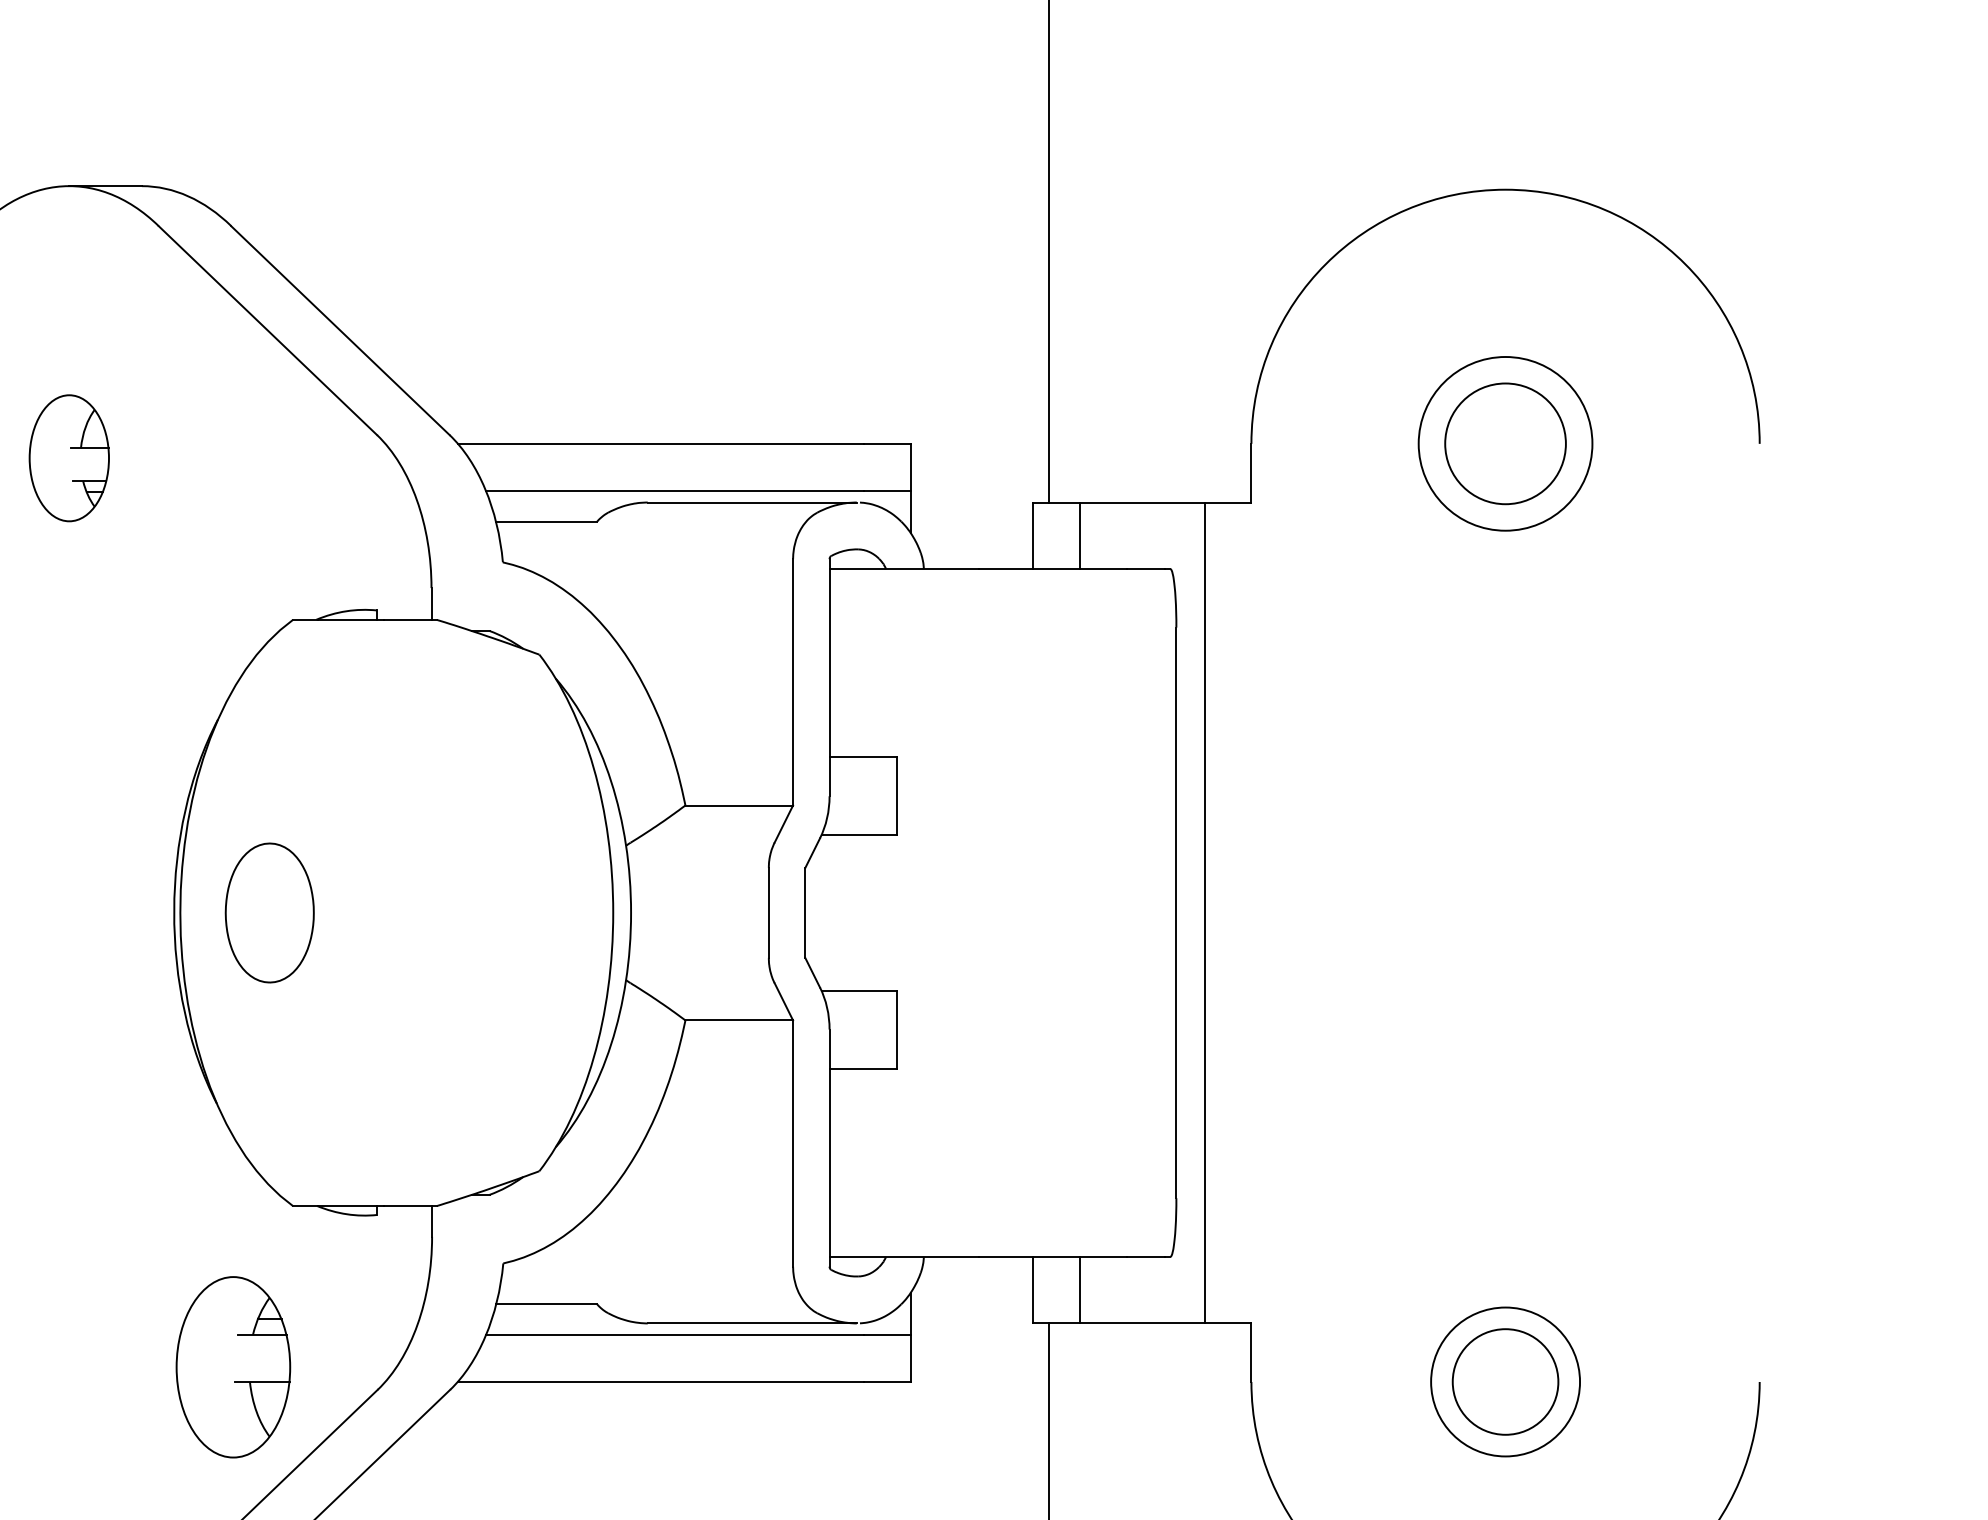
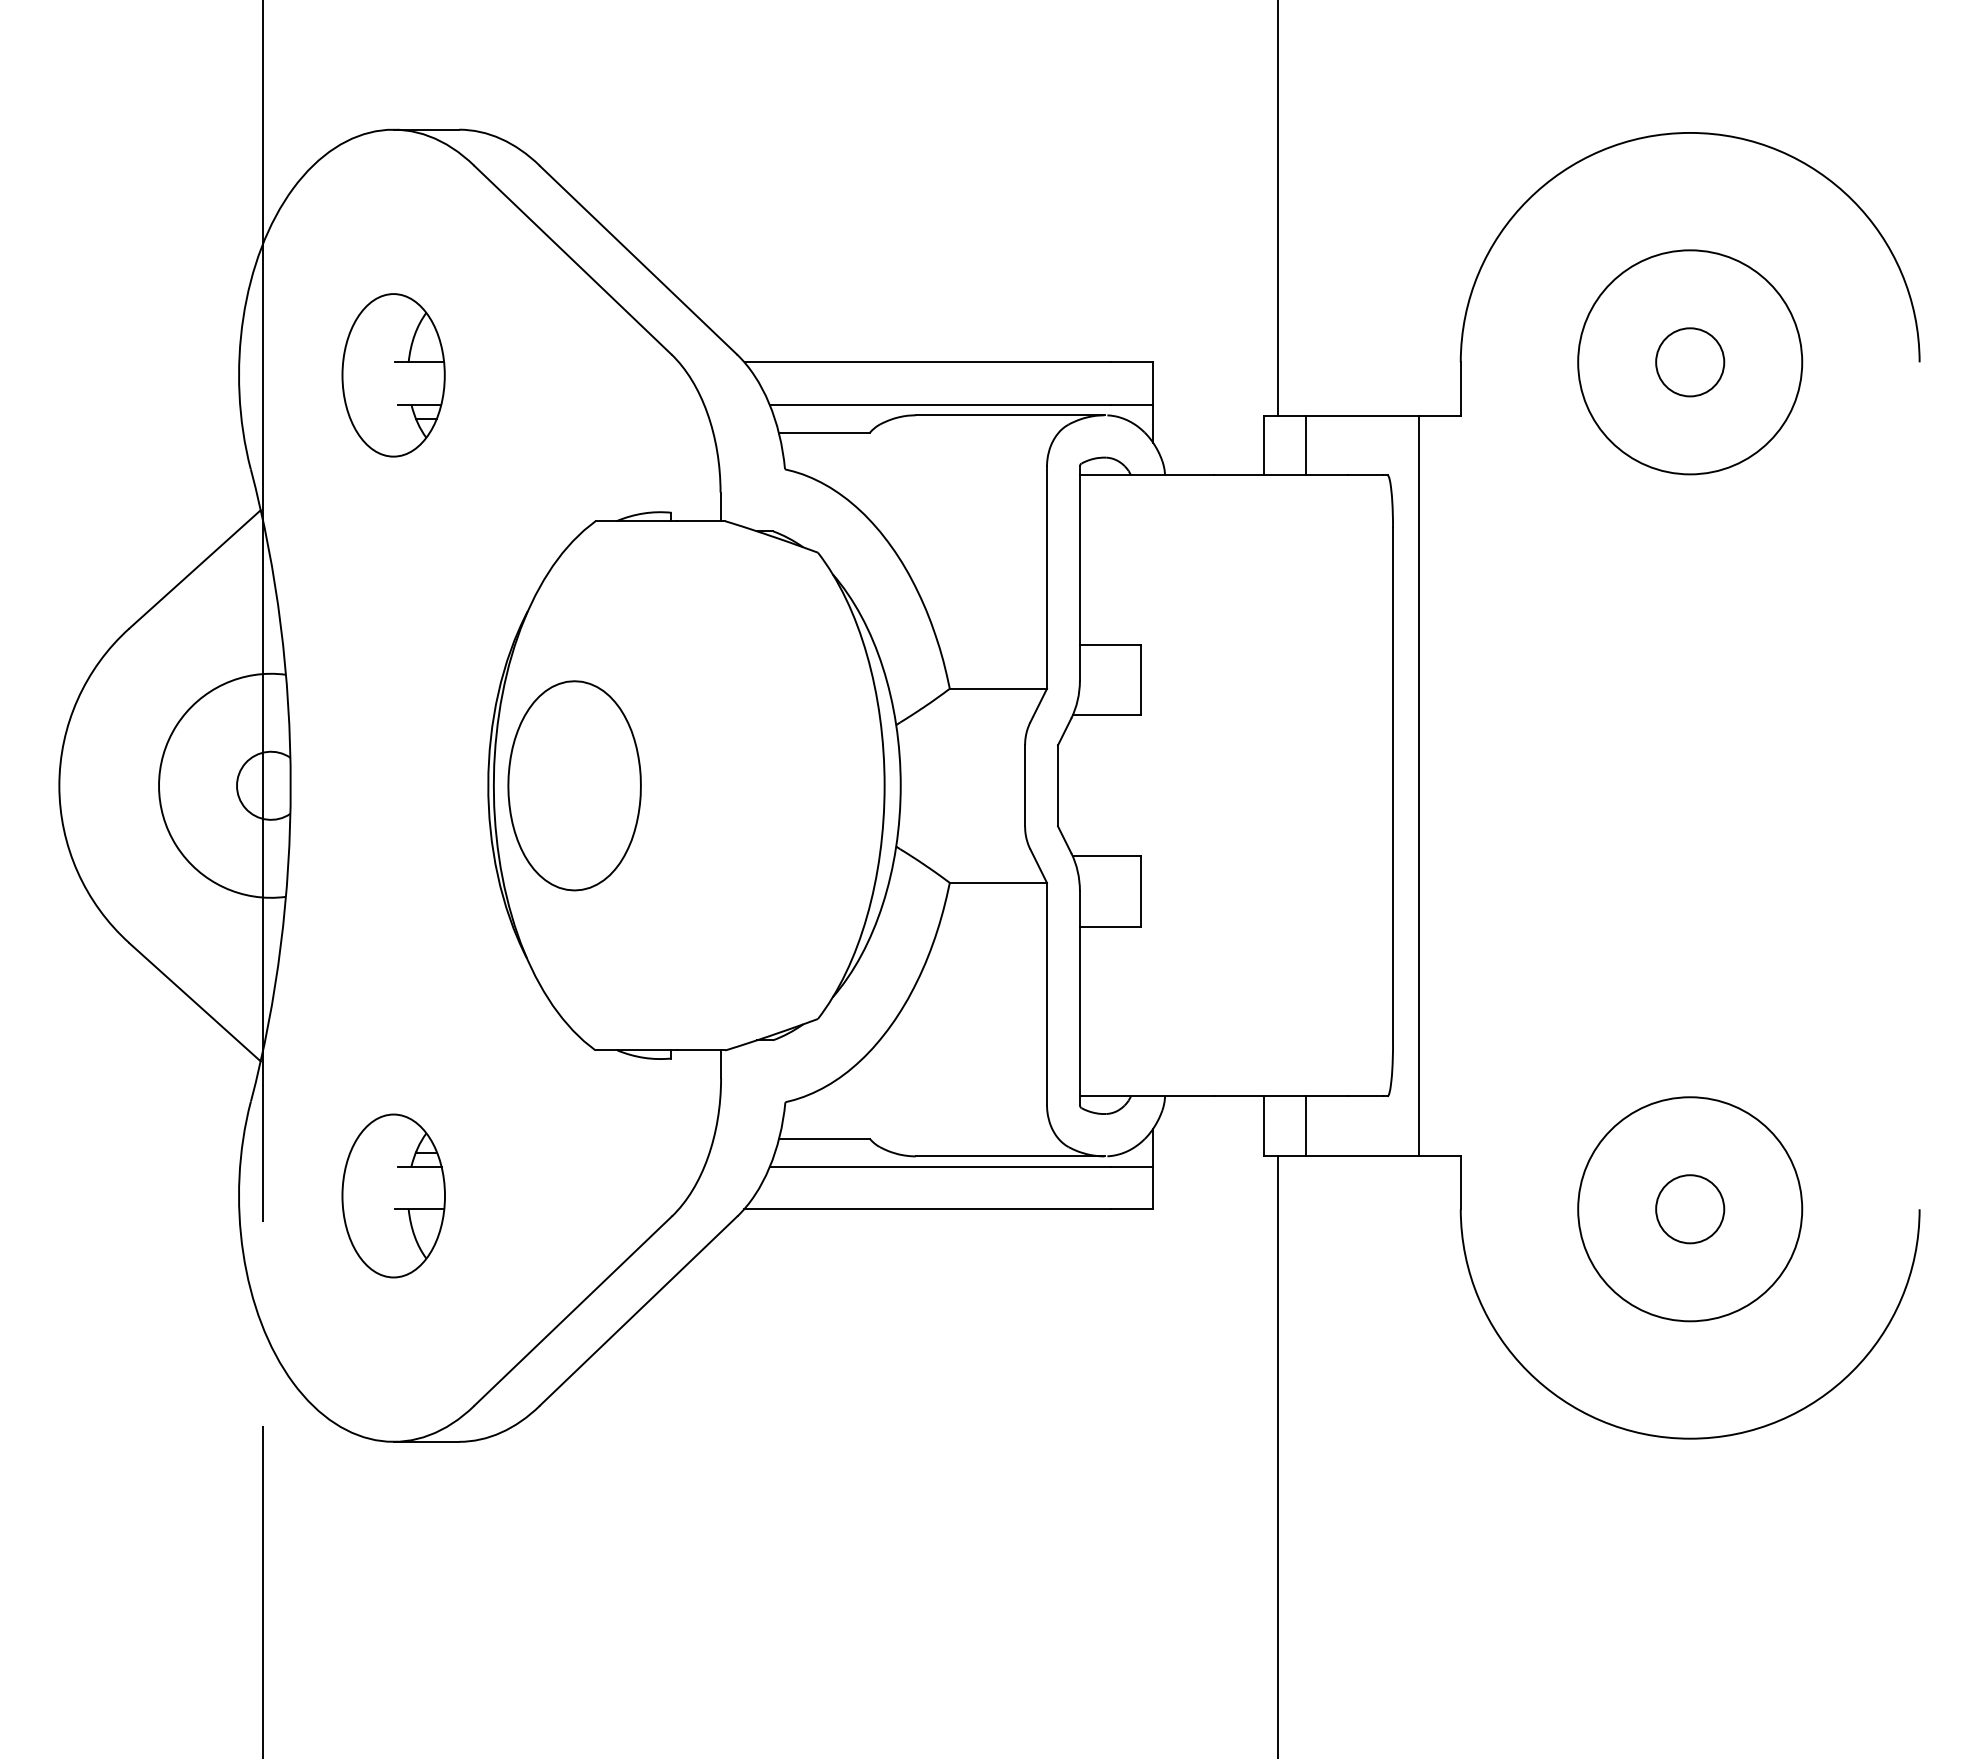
circle: (1505, 444) -> (1690, 362), size x0.62
circle: (1505, 444) -> (1690, 362), size x1.43
part: (69, 458) -> (393, 375), size x1.43
part: (269, 912) -> (574, 785), size x1.67
part: (233, 1366) -> (393, 1195), moved
circle: (1505, 1382) -> (1690, 1209), size x0.71
circle: (1505, 1382) -> (1690, 1209), size x1.67

